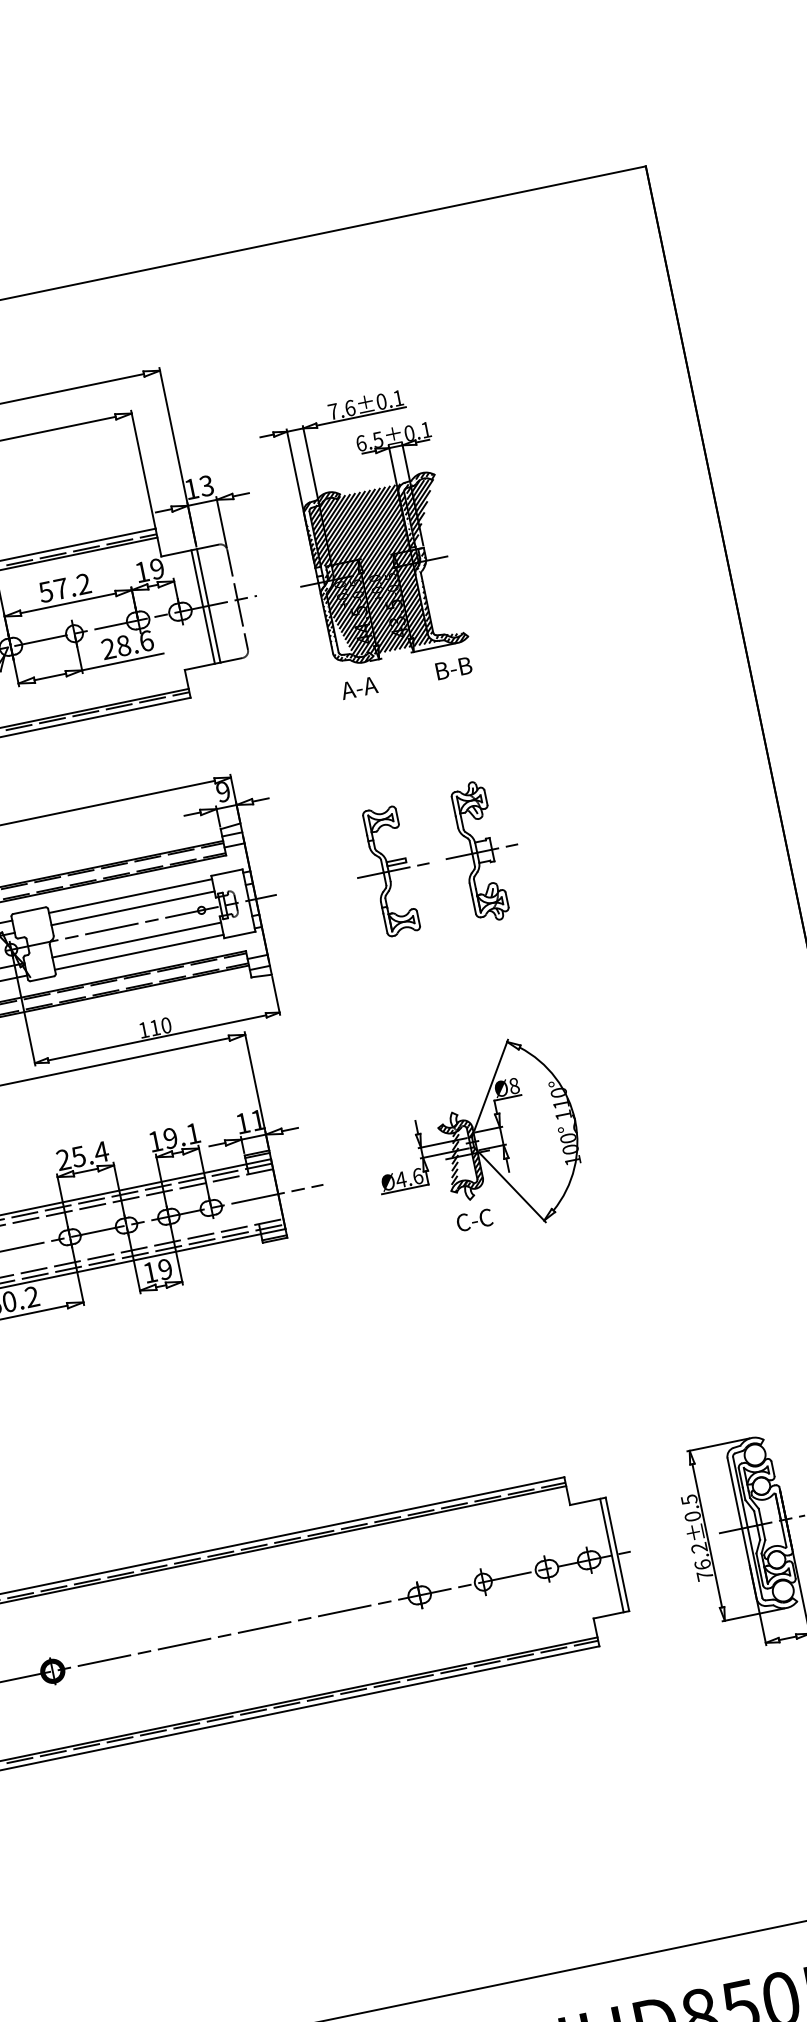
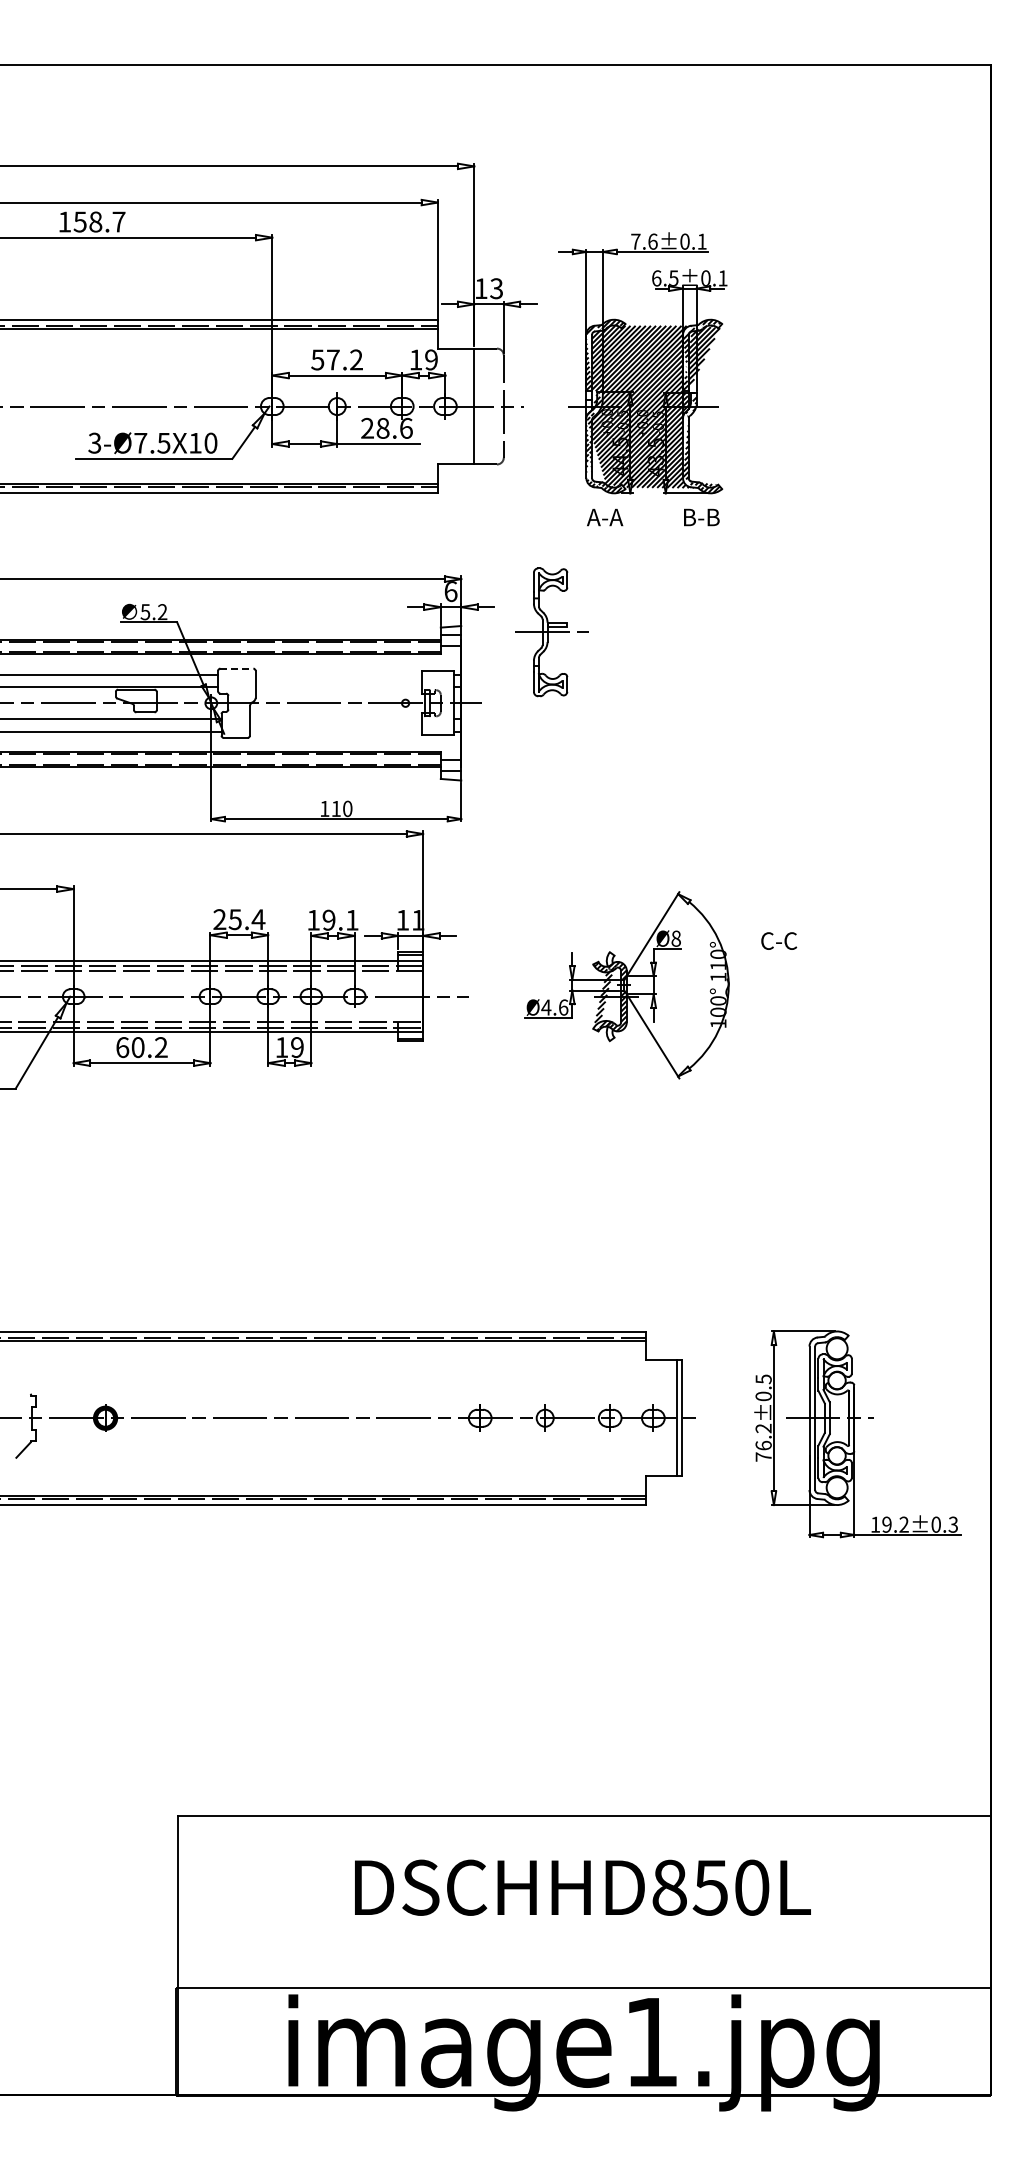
line: (203, 607) -> (468, 406), removed
text: (222, 791) -> (450, 591), 9 -> 6
part: (481, 851) -> (691, 702), removed
part: (392, 871) -> (551, 632), moved
line: (130, 895) -> (338, 674), removed
line: (132, 908) -> (338, 687), removed
line: (29, 910) -> (237, 668), solid -> dashed
line: (136, 940) -> (335, 719), removed
line: (138, 952) -> (335, 731), removed
text: (474, 1219) -> (779, 940), moved

